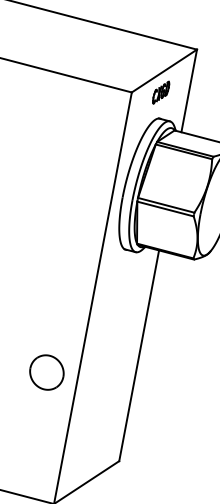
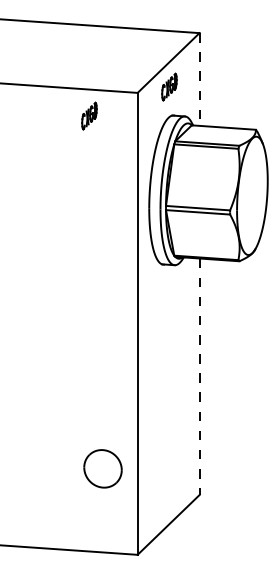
line: (188, 91) -> (199, 80), solid -> dashed
part: (85, 104) -> (89, 115), added
line: (138, 356) -> (199, 377), solid -> dashed
part: (46, 372) -> (102, 468), moved

